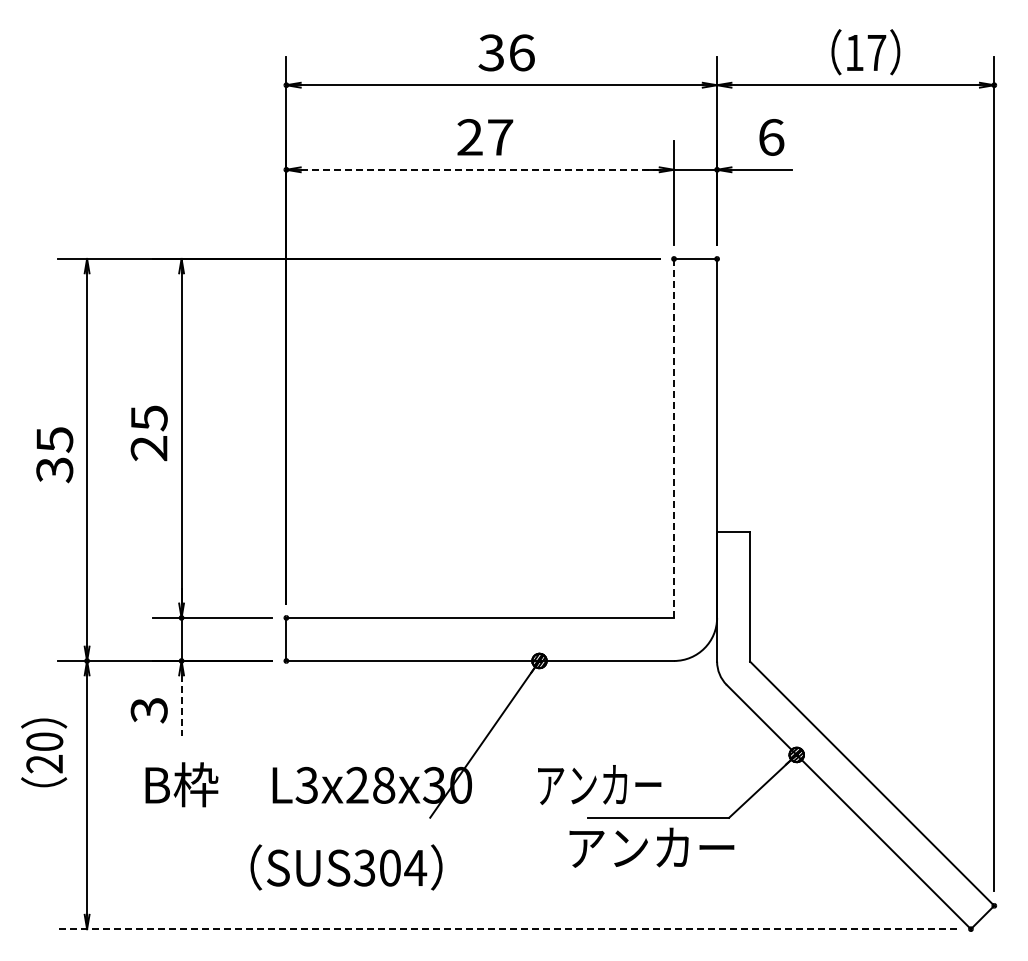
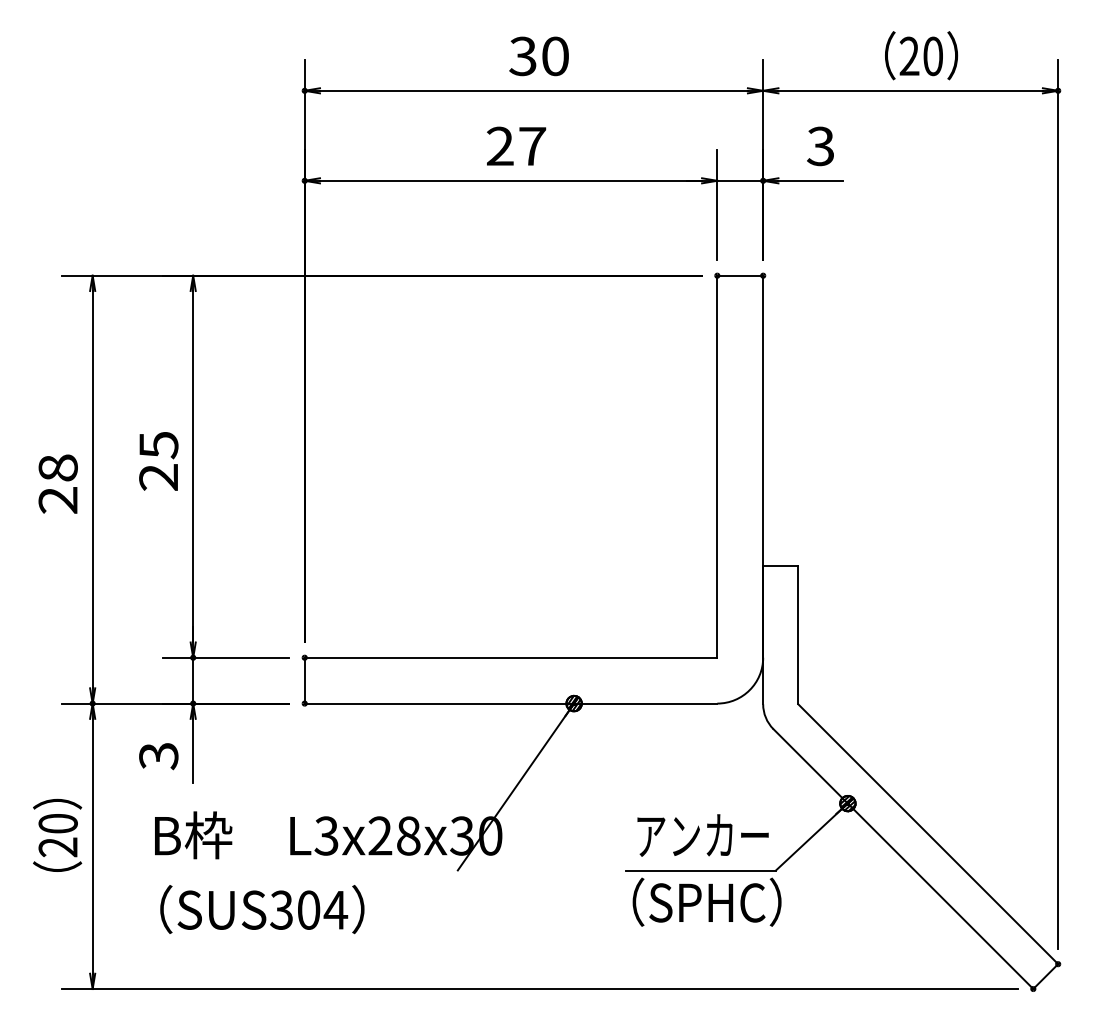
text: (521, 52) -> (554, 55), 36 -> 30
text: (865, 52) -> (921, 55), 17 -> 20
text: (771, 137) -> (821, 146), 6 -> 3
line: (479, 169) -> (510, 180), dashed -> solid
line: (674, 437) -> (717, 465), dashed -> solid
text: (54, 455) -> (57, 484), 35 -> 28
line: (181, 706) -> (193, 752), dashed -> solid
text: (44, 752) -> (57, 835), moved
text: (599, 784) -> (702, 835), moved
text: (651, 847) -> (693, 902), アンカー -> （SPHC）
text: (346, 867) -> (262, 909), moved
line: (506, 929) -> (539, 989), dashed -> solid

